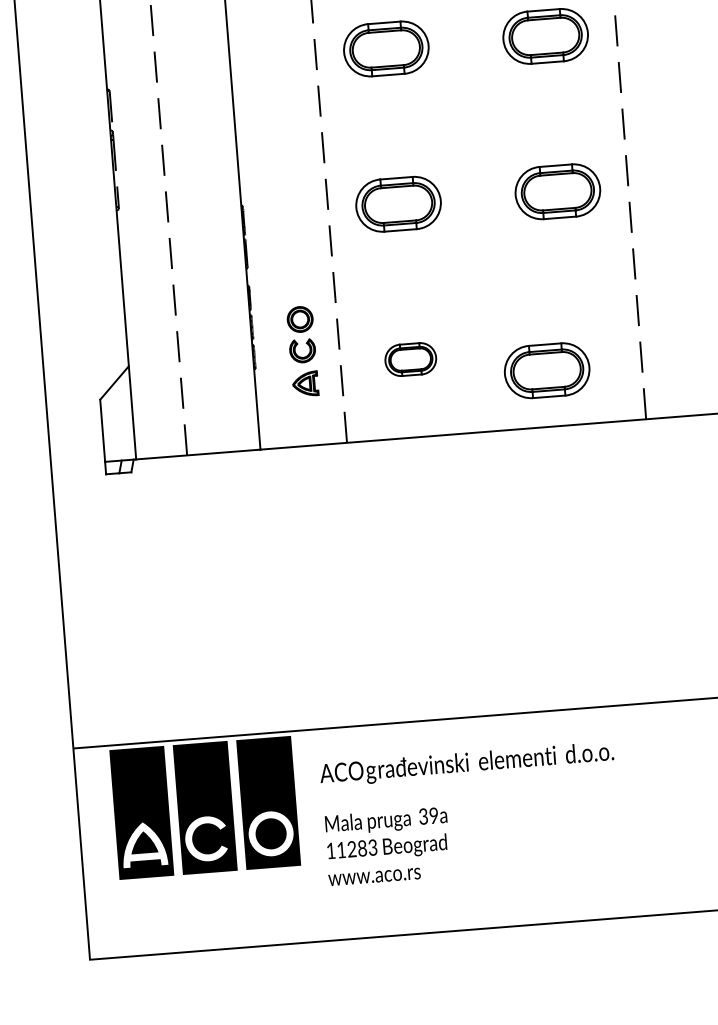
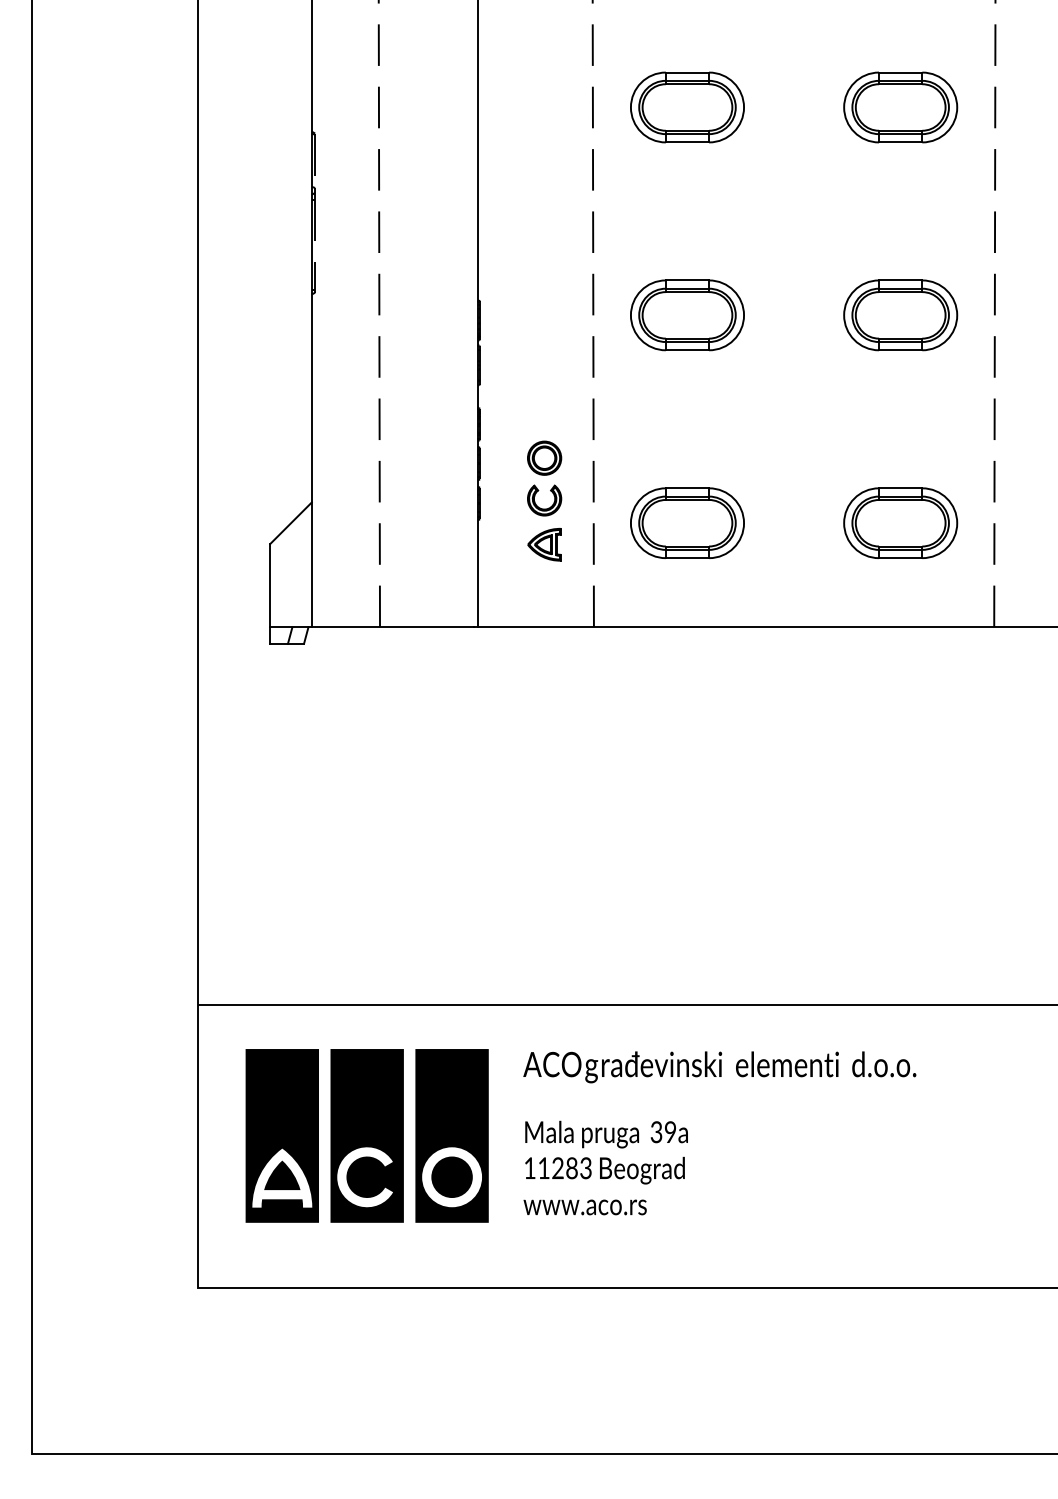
part: (410, 359) -> (687, 522), size x1.67
part: (546, 370) -> (900, 522), moved
part: (204, 807) -> (366, 1135), moved

